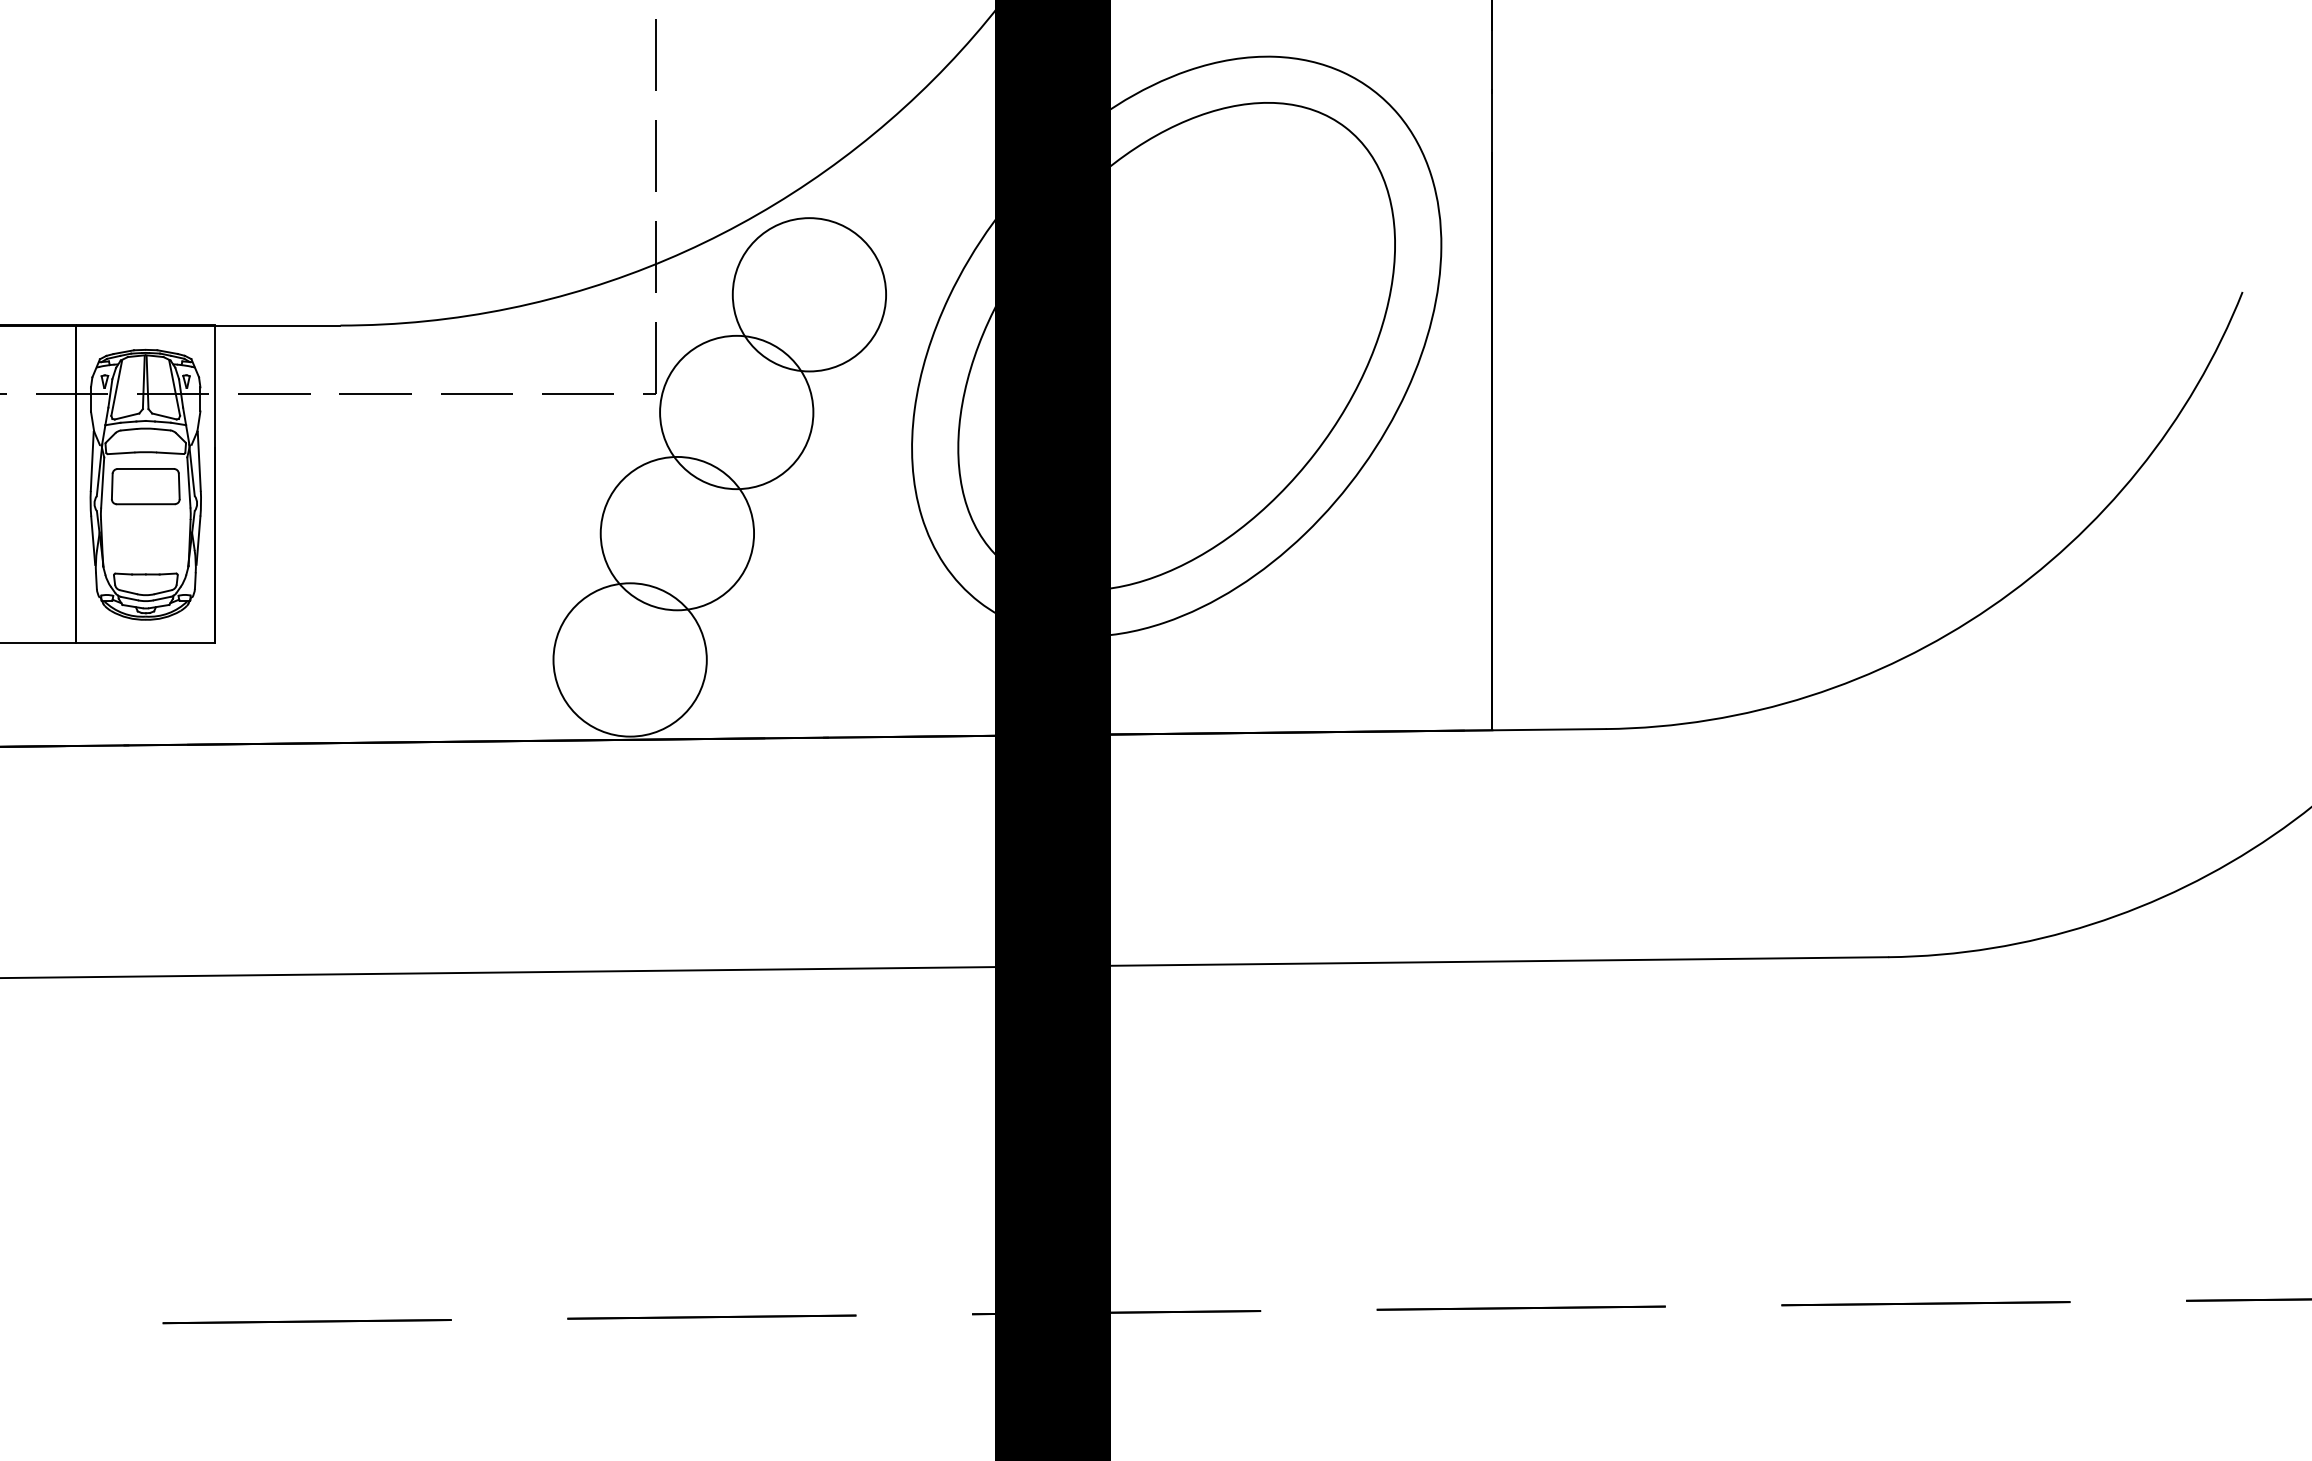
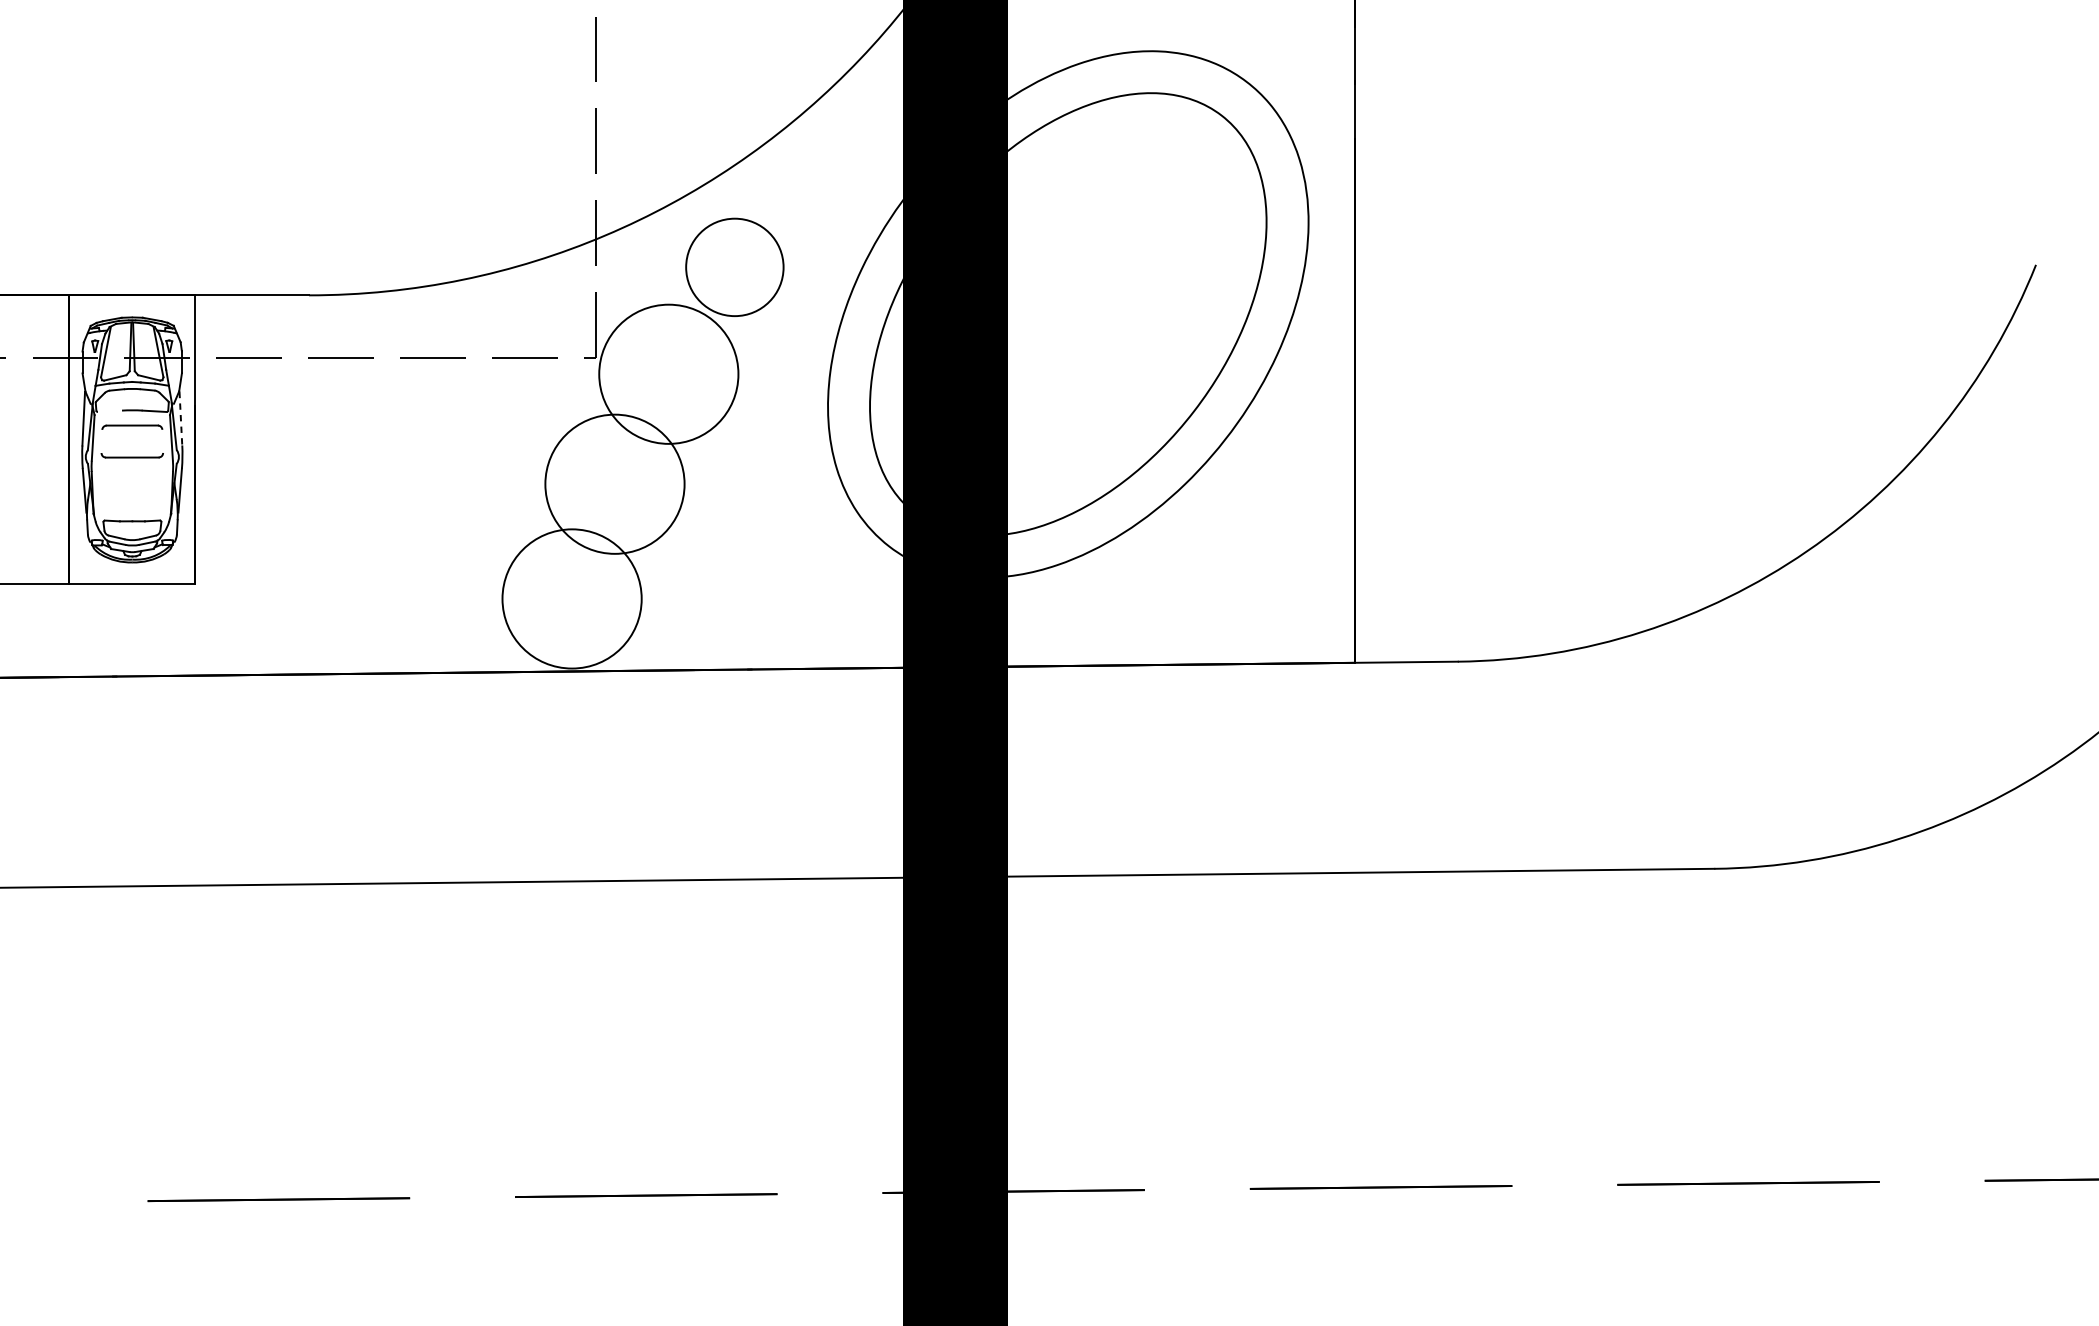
circle: (809, 294) -> (734, 267), size x0.7
line: (120, 453) -> (109, 411), removed
line: (199, 461) -> (181, 418), solid -> dashed
line: (111, 486) -> (101, 441), removed
line: (178, 486) -> (162, 441), removed

